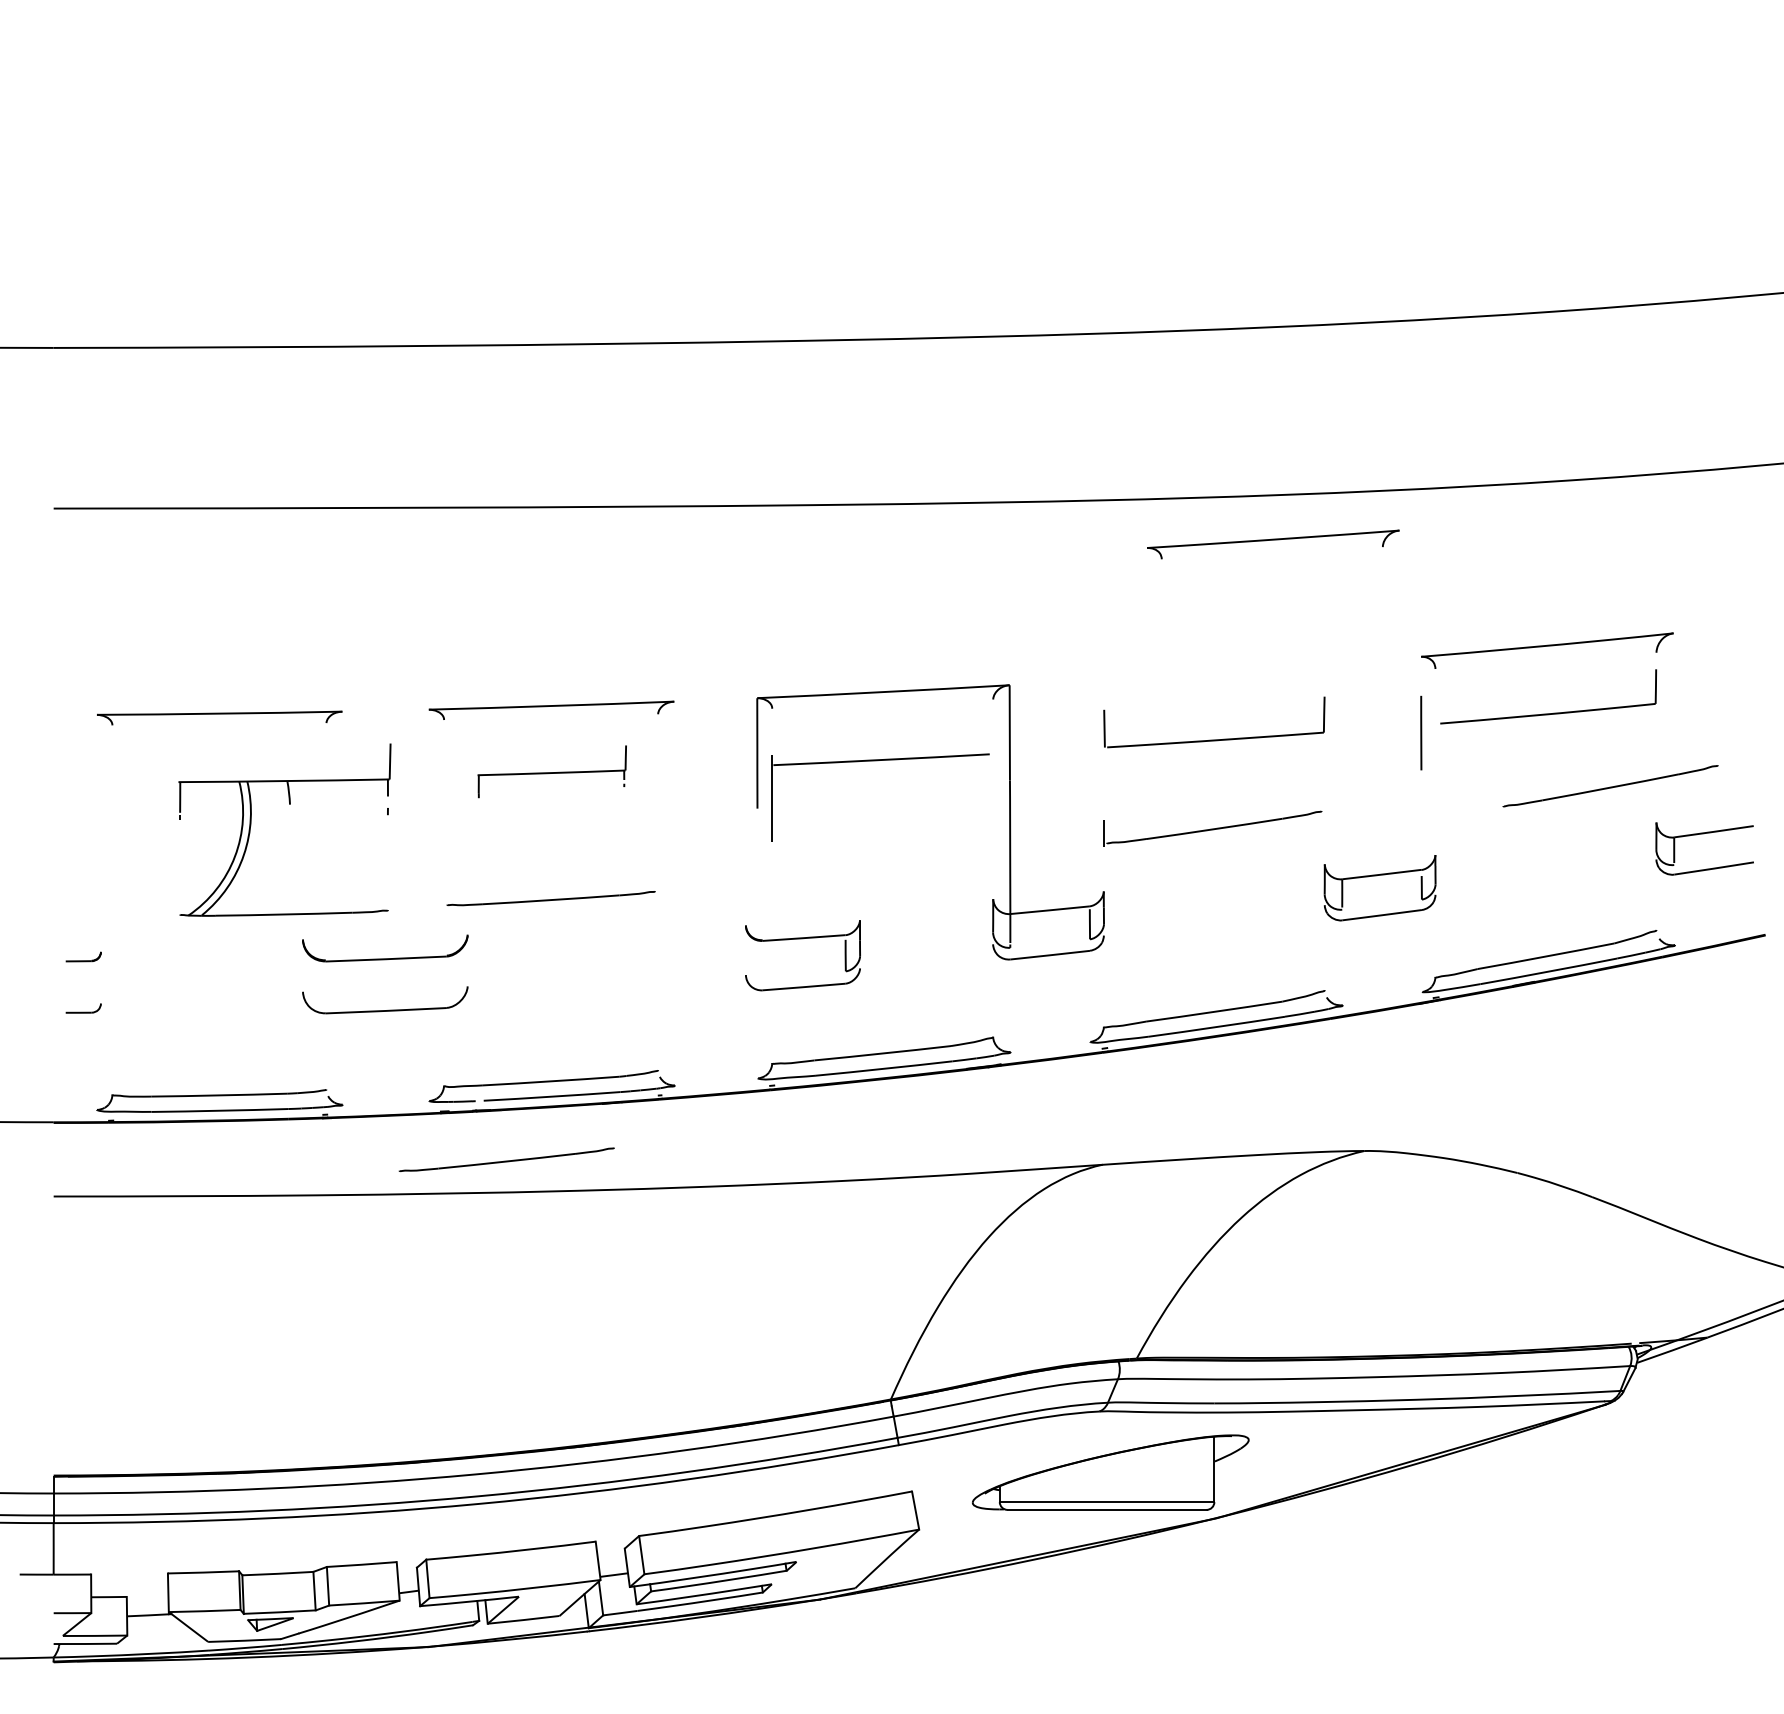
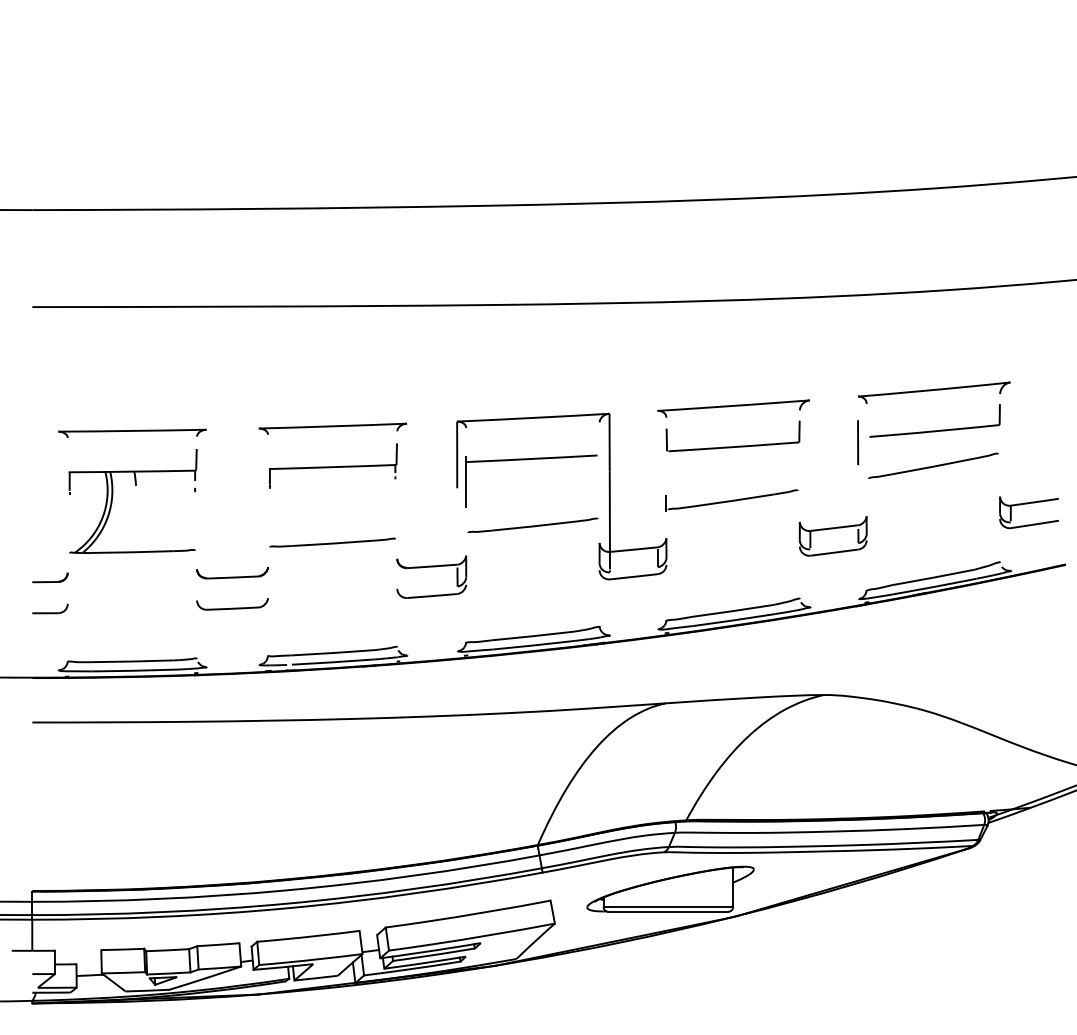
part: (1272, 543) -> (733, 408), moved
part: (552, 770) -> (333, 465), size x1.43
part: (1610, 785) -> (933, 465), moved
part: (289, 804) -> (135, 485), moved
part: (802, 939) -> (431, 567), moved
part: (385, 949) -> (232, 573), size x0.71
part: (83, 956) -> (50, 577), size x1.67
part: (385, 1001) -> (232, 604), size x0.71
part: (83, 1007) -> (50, 608), size x1.67
part: (506, 1160) -> (532, 525), moved

